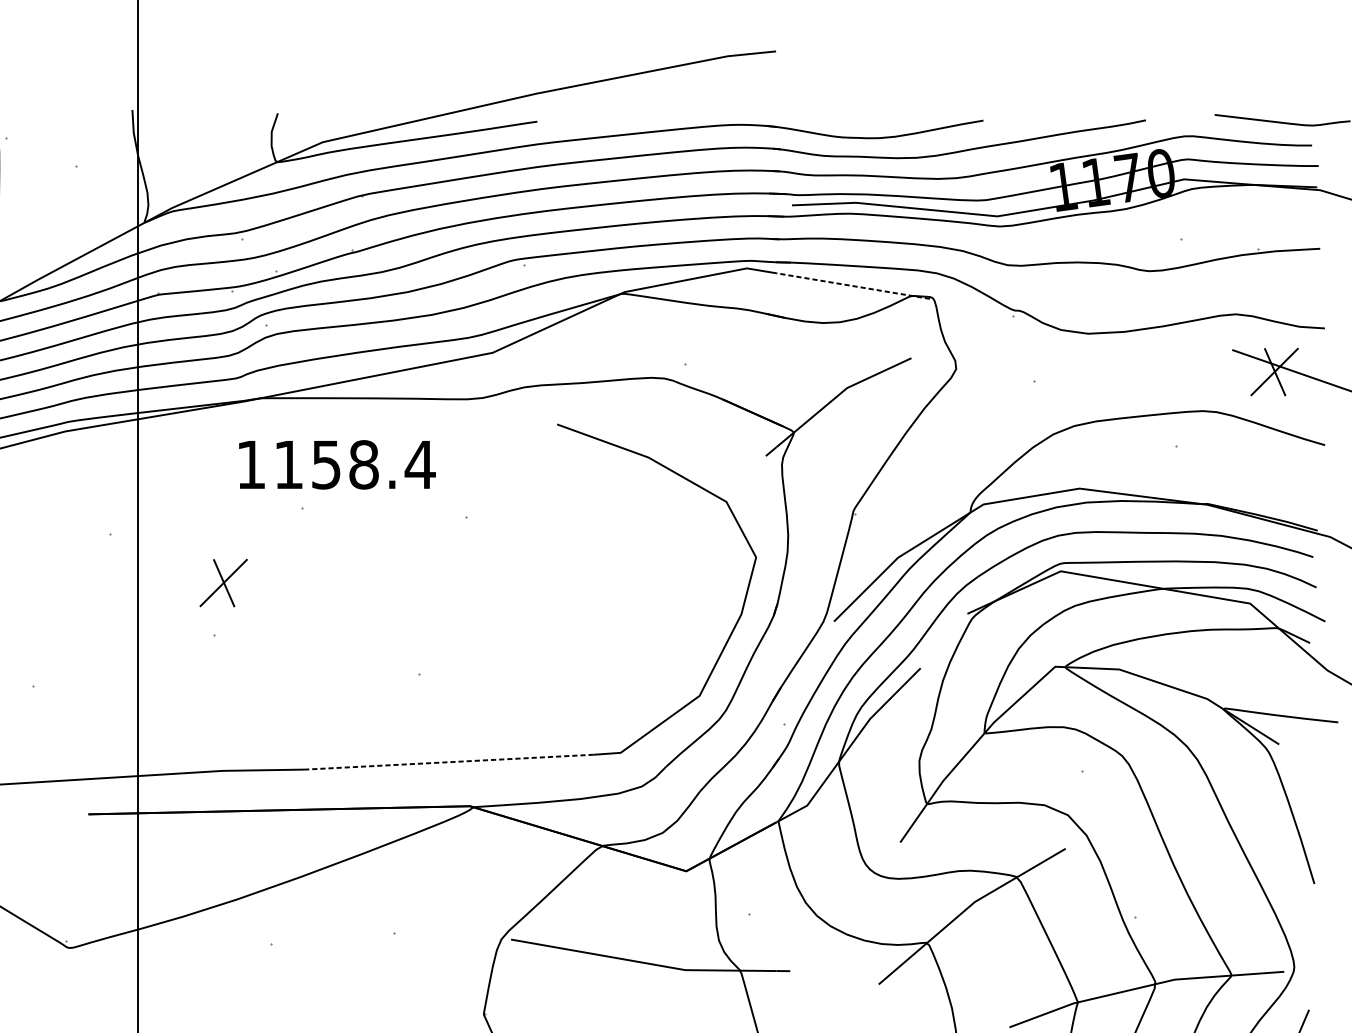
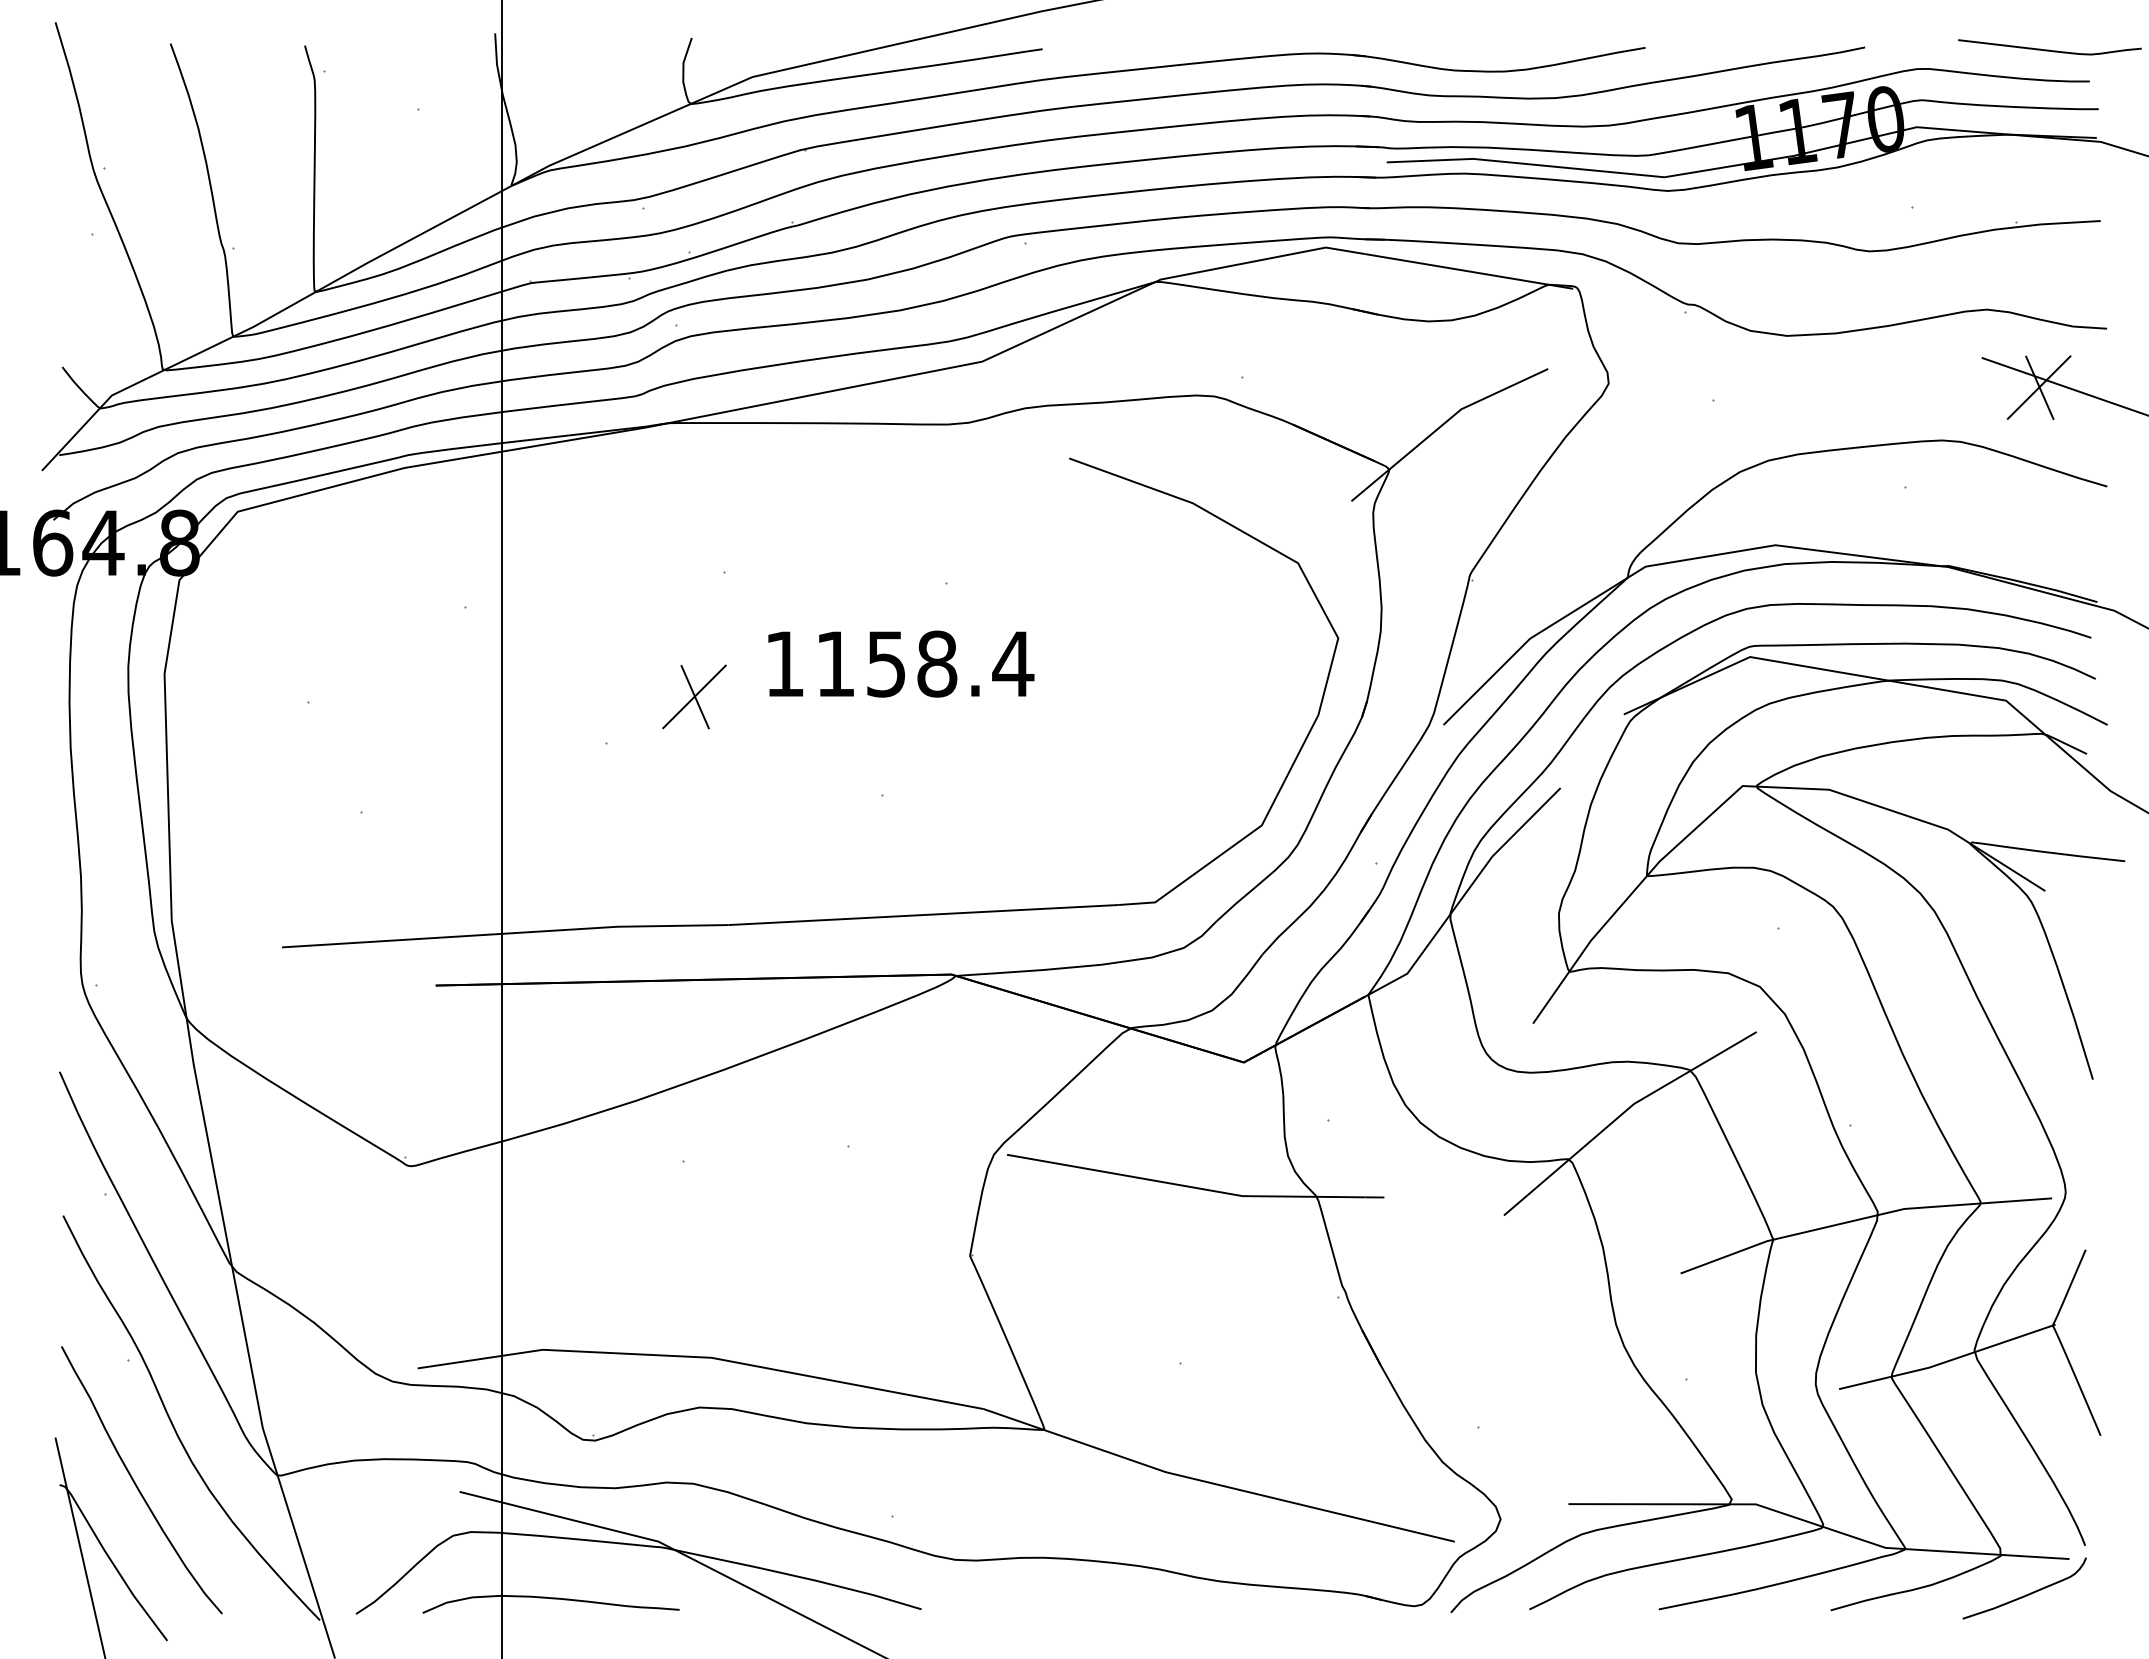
line: (852, 286) -> (1468, 271), dashed -> solid
text: (337, 464) -> (901, 663), moved
part: (223, 582) -> (694, 696), moved
line: (449, 762) -> (923, 915), dashed -> solid

